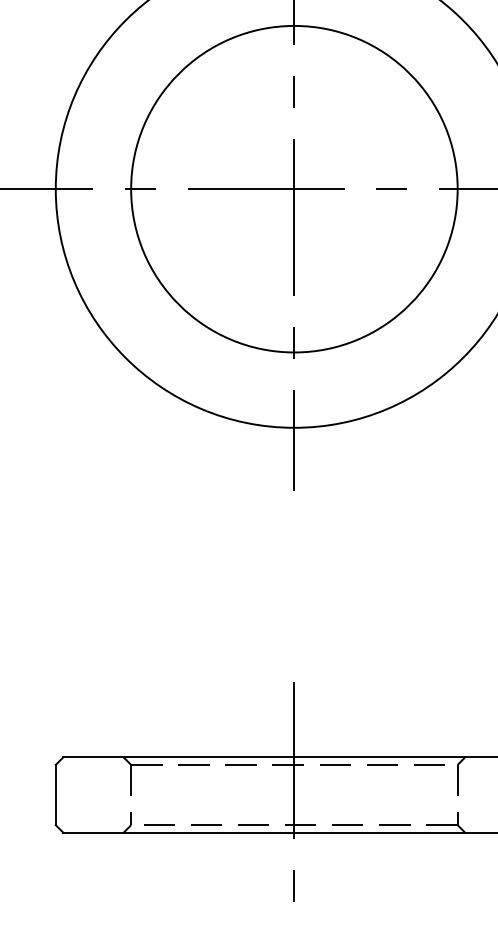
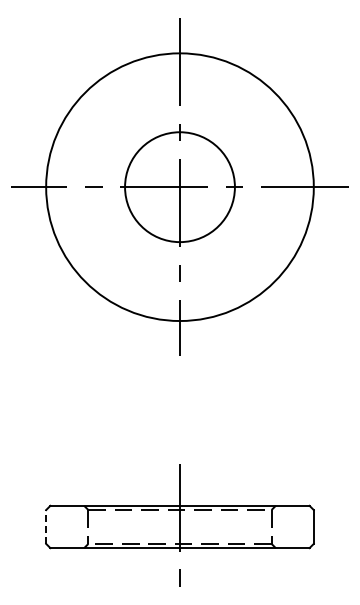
circle: (293, 187) -> (179, 186), size x0.6
line: (56, 794) -> (46, 526), solid -> dashed

